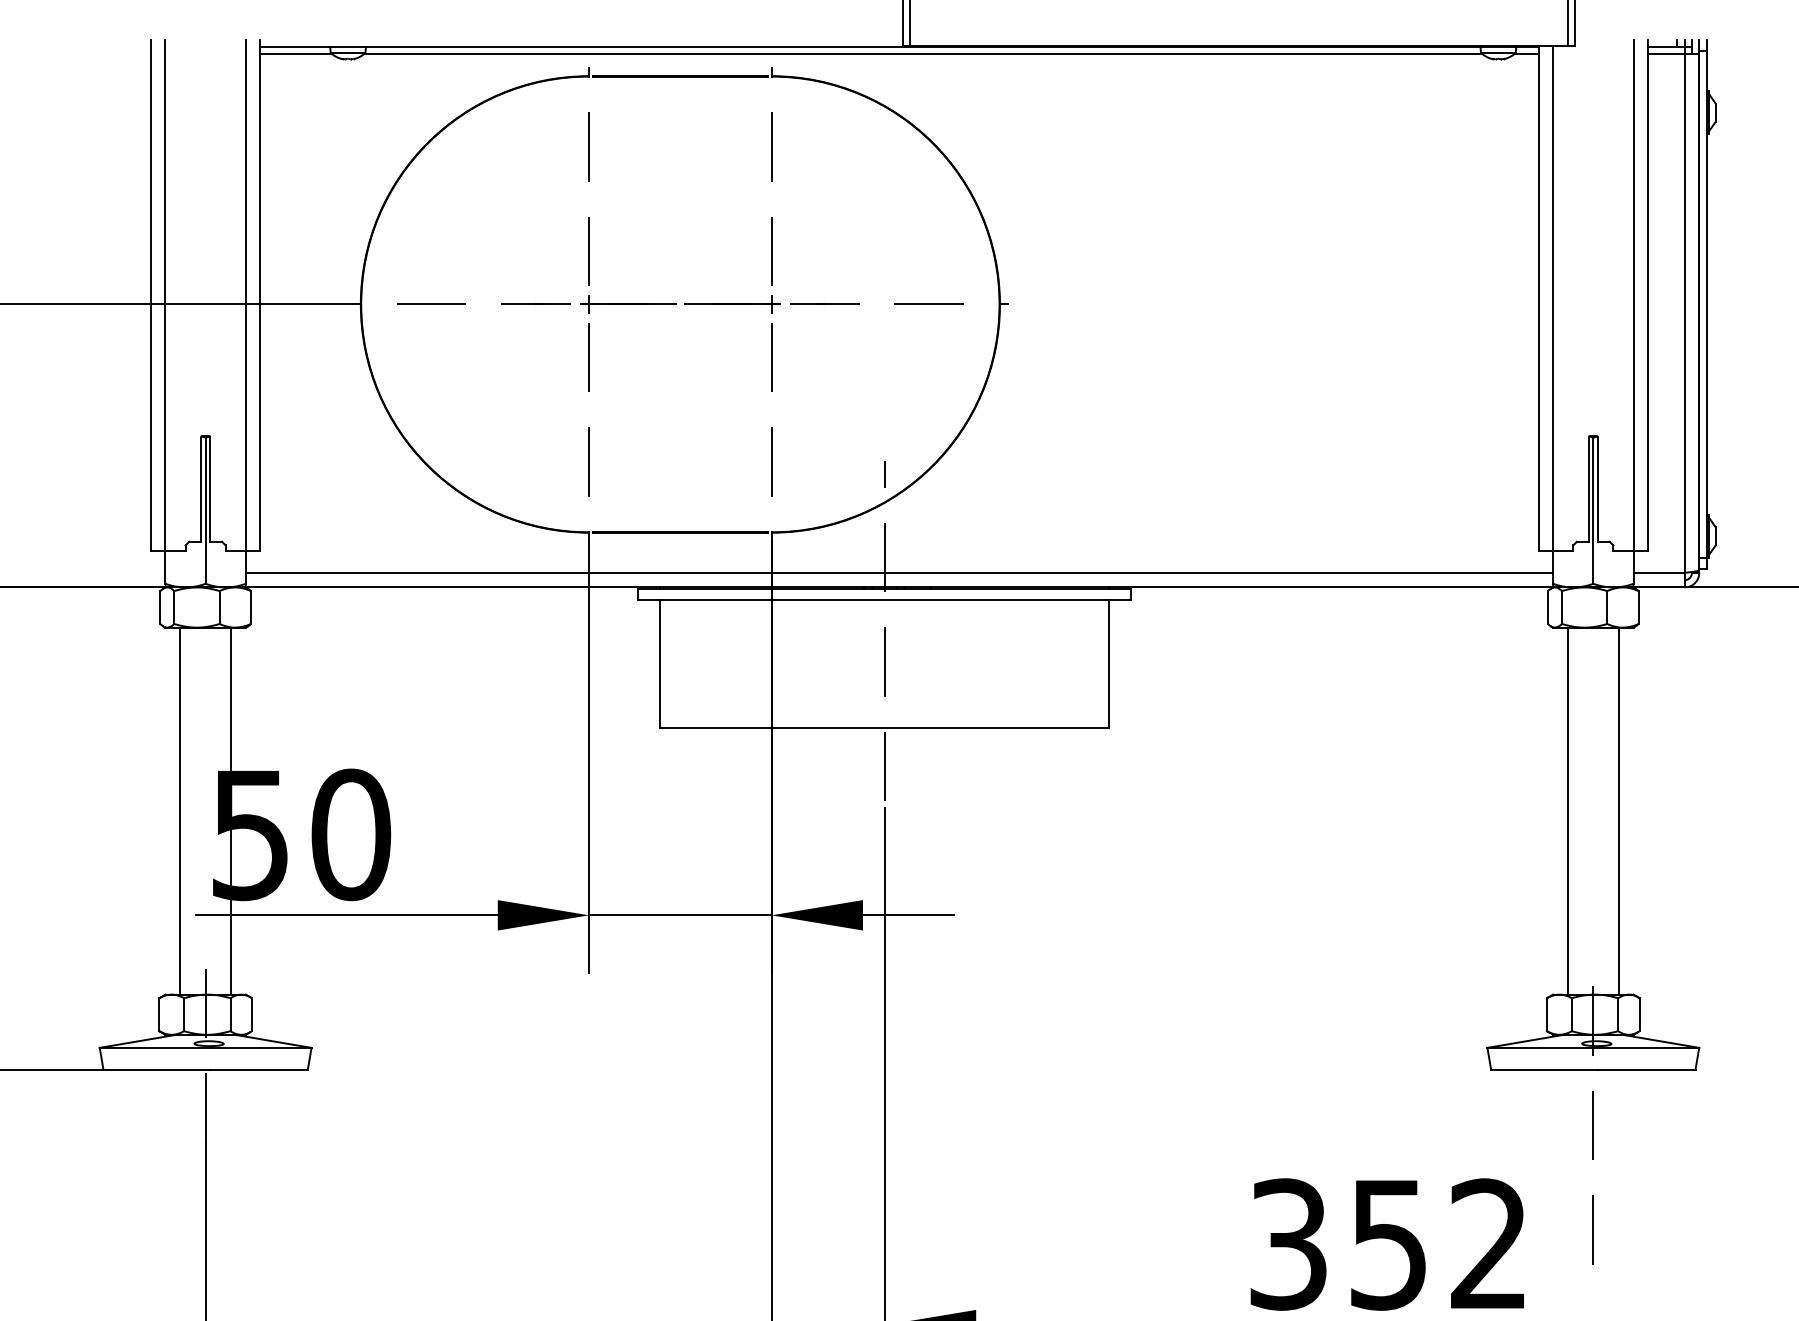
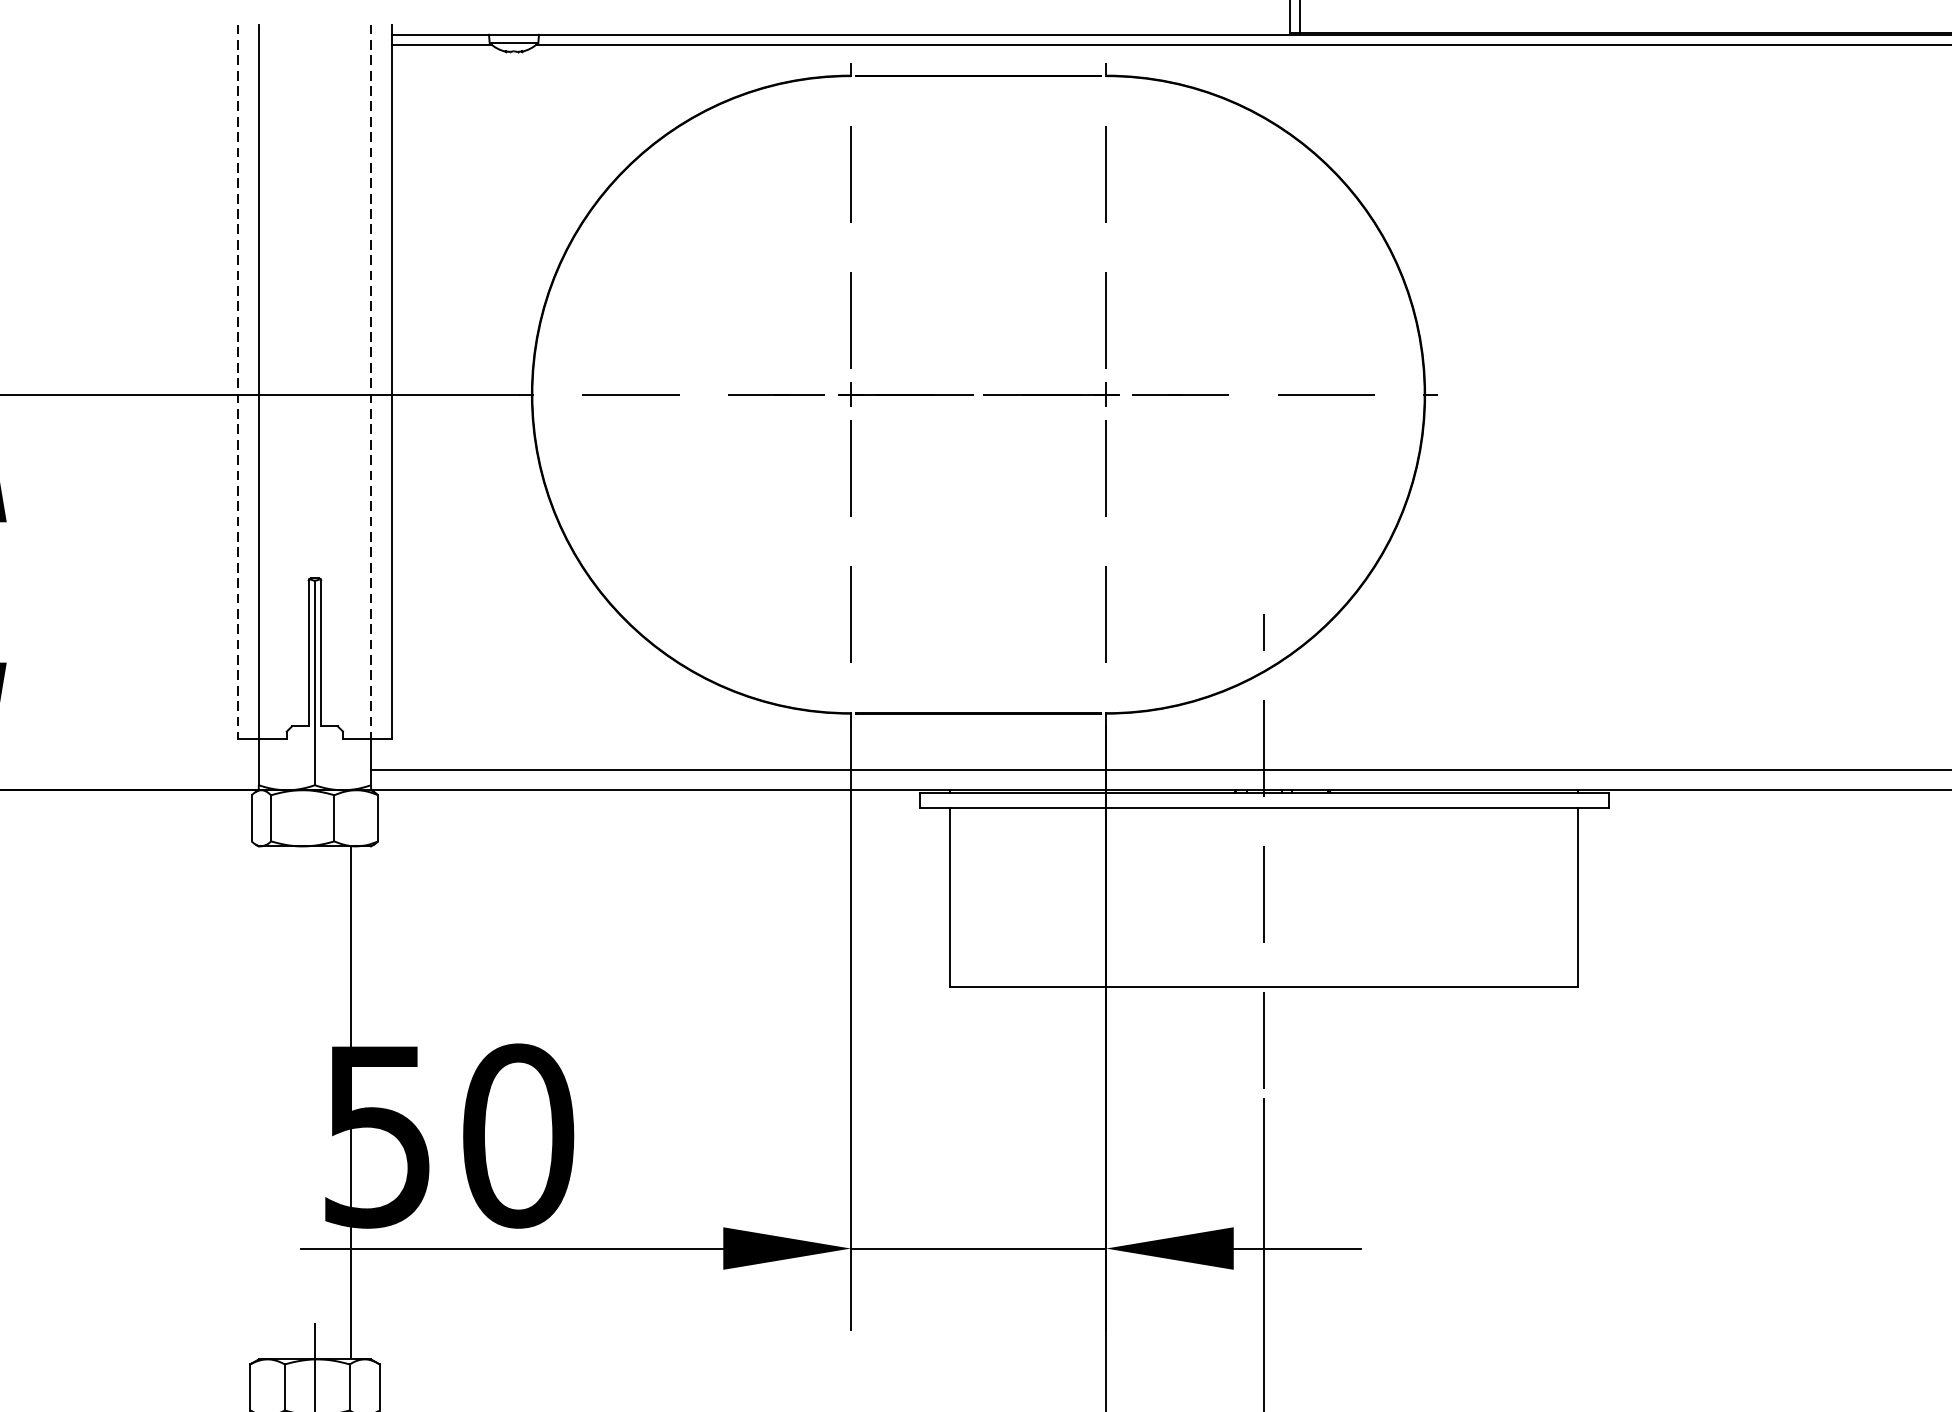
line: (150, 295) -> (237, 382), solid -> dashed
line: (245, 295) -> (370, 382), solid -> dashed
line: (180, 810) -> (279, 1102), removed

